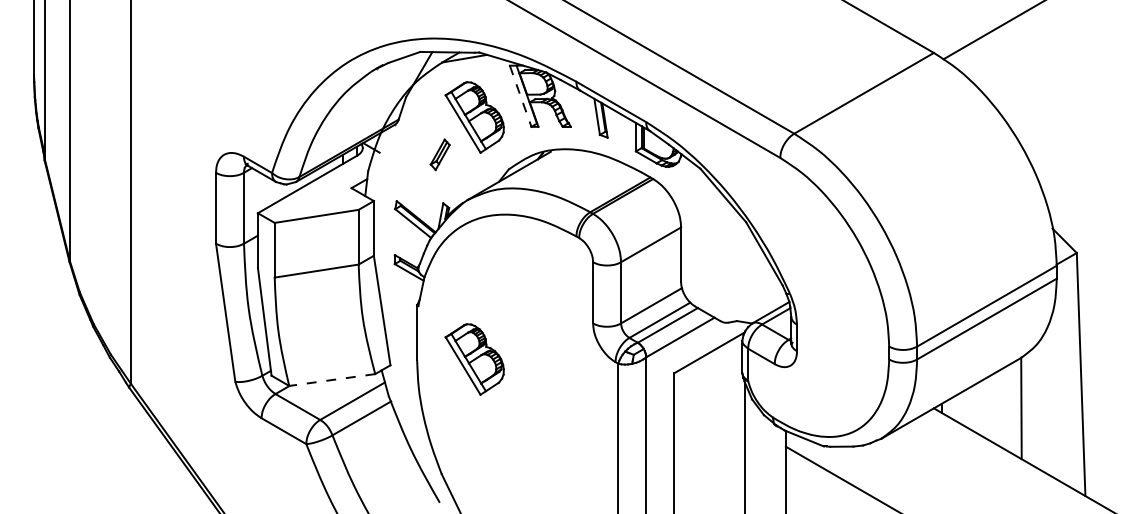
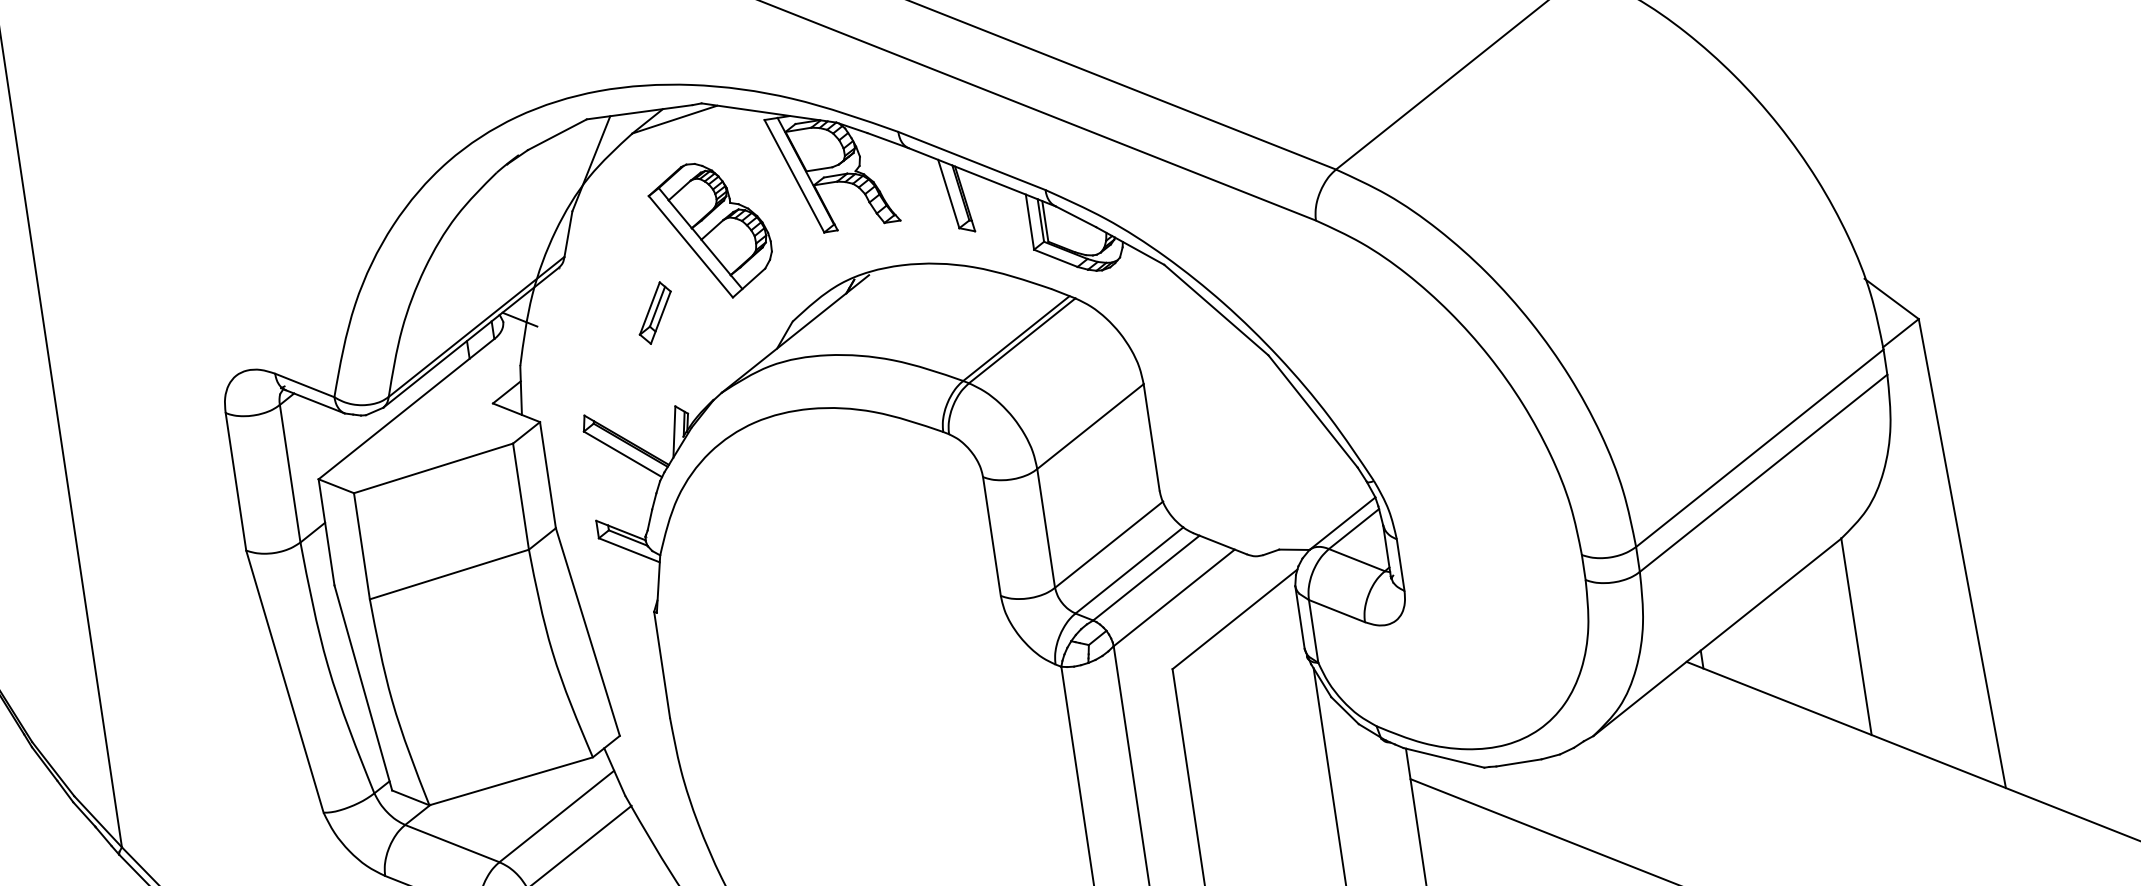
line: (520, 96) -> (794, 176), dashed -> solid
part: (474, 359) -> (781, 700), removed
line: (331, 380) -> (509, 782), dashed -> solid

